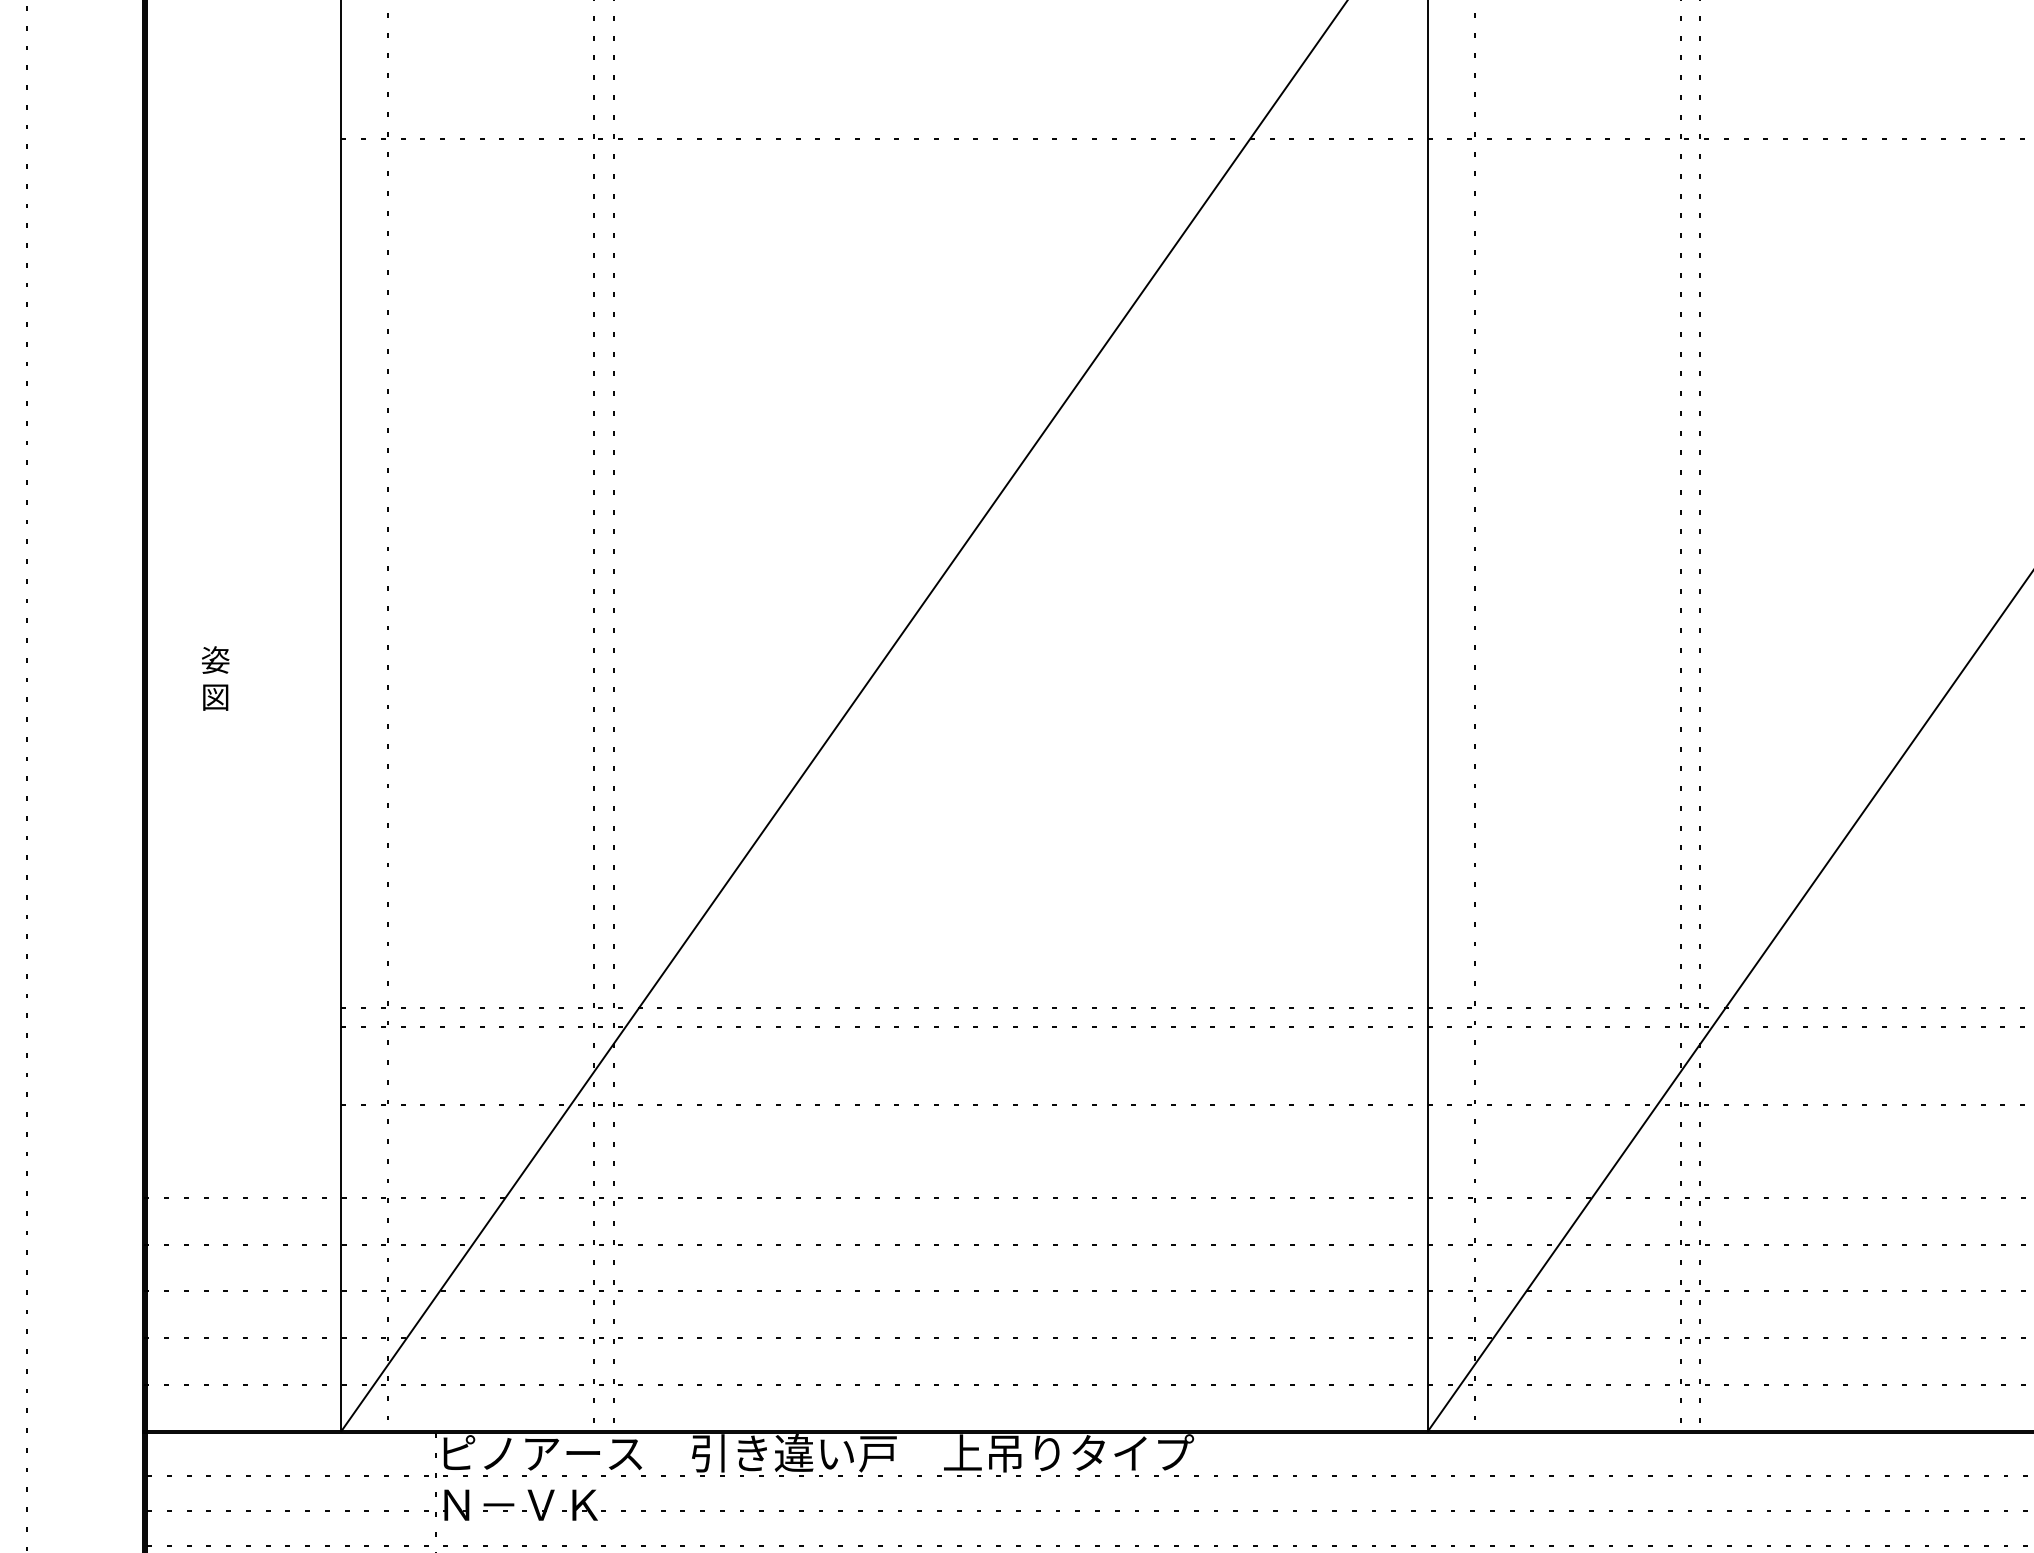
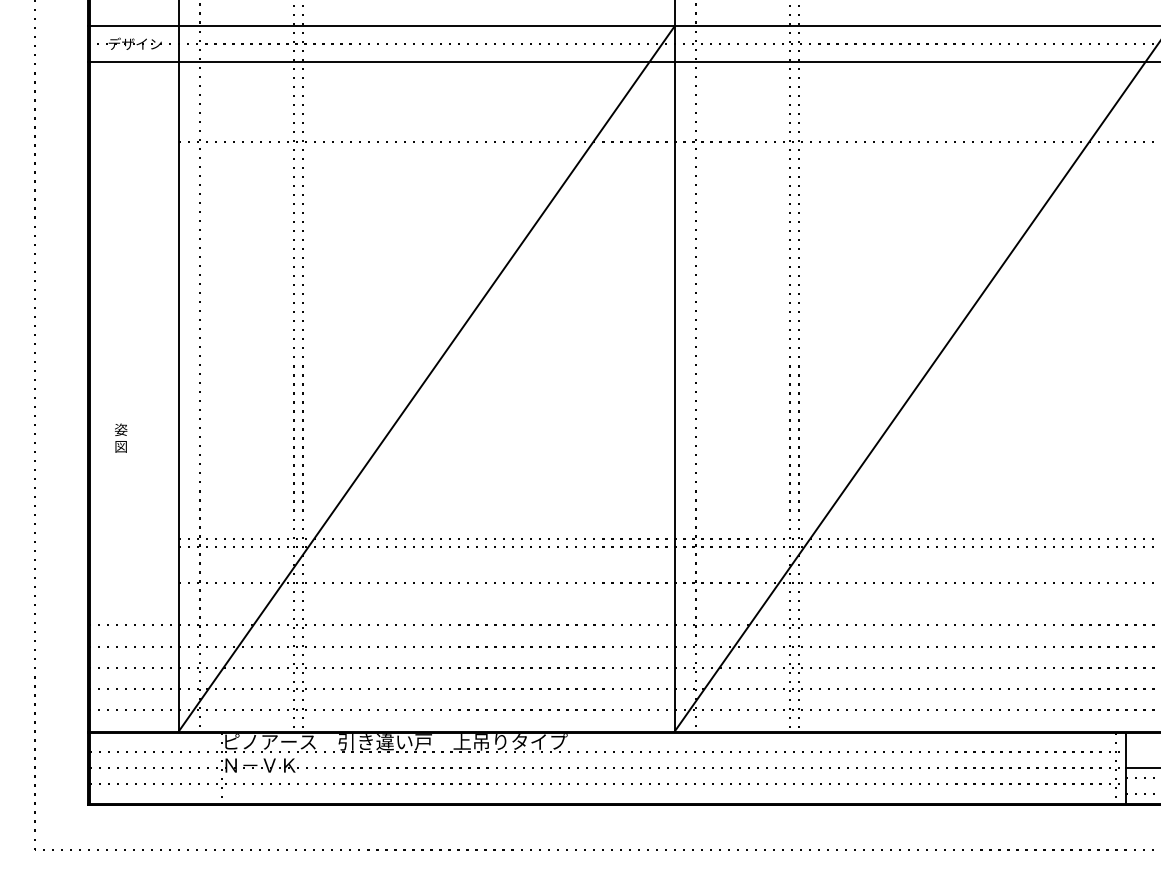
text: (216, 676) -> (121, 437), moved

